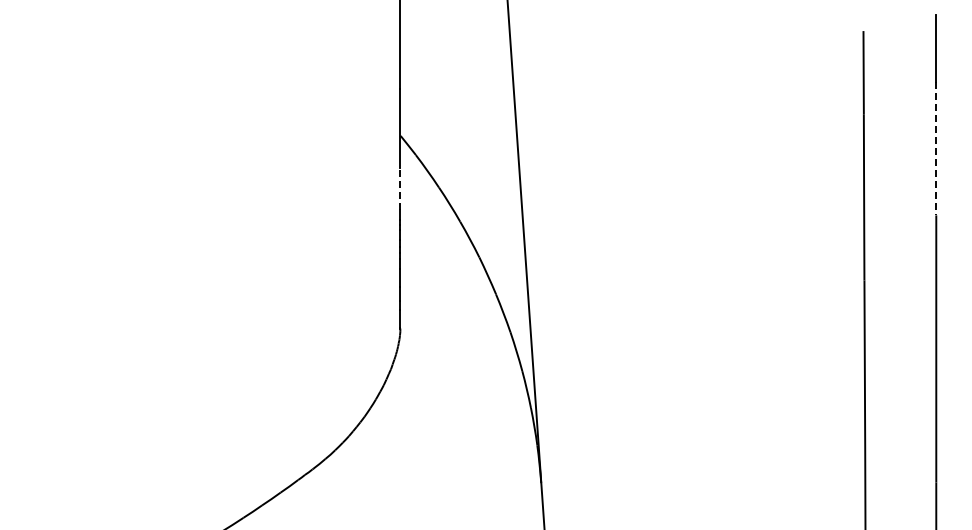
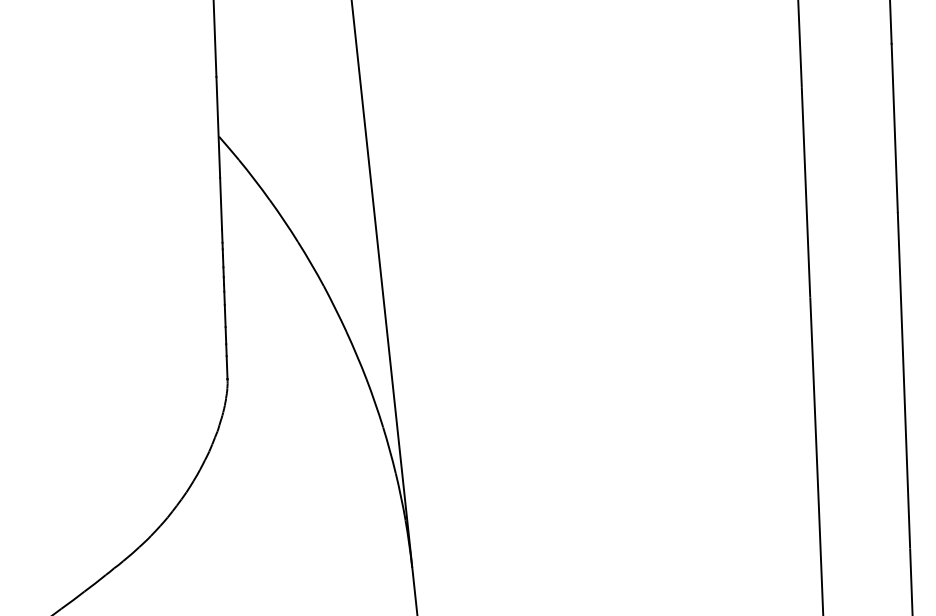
line: (936, 148) -> (894, 127), dashed -> solid
line: (400, 189) -> (221, 204), dashed -> solid

